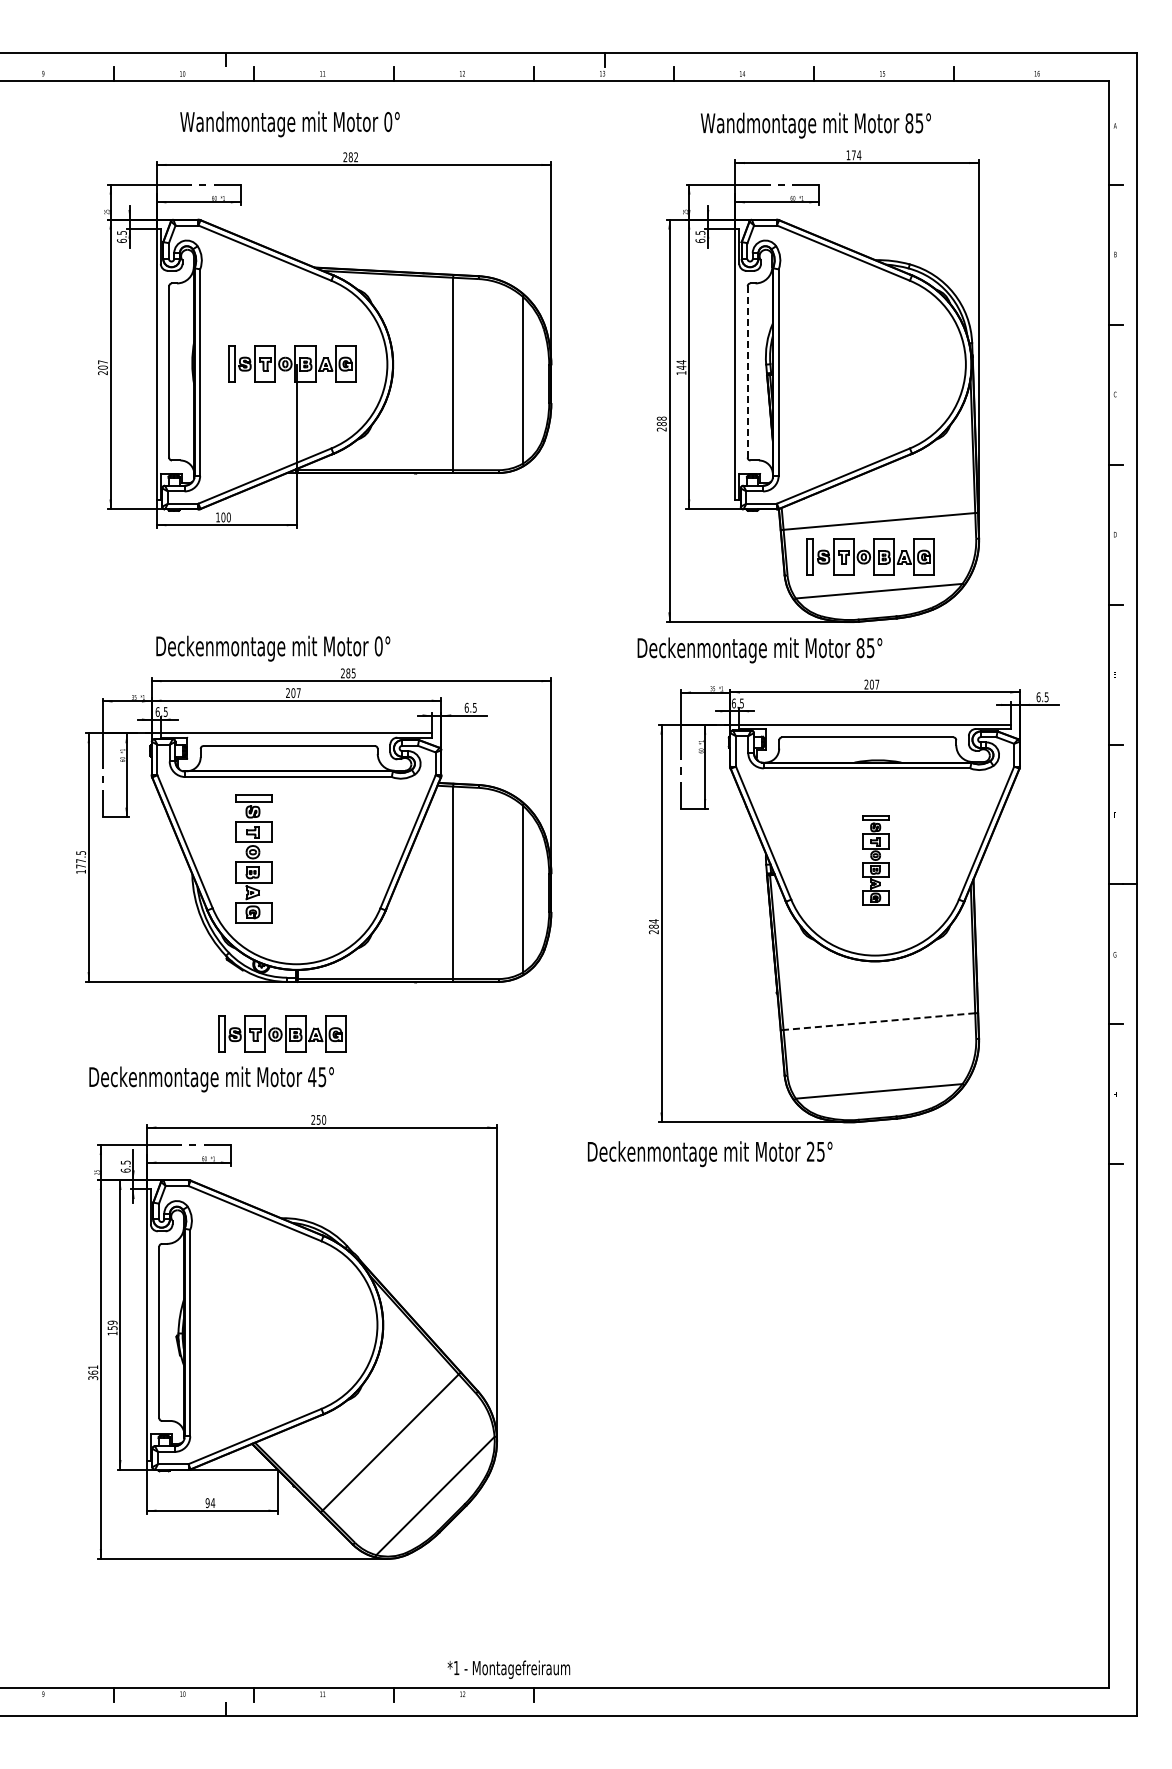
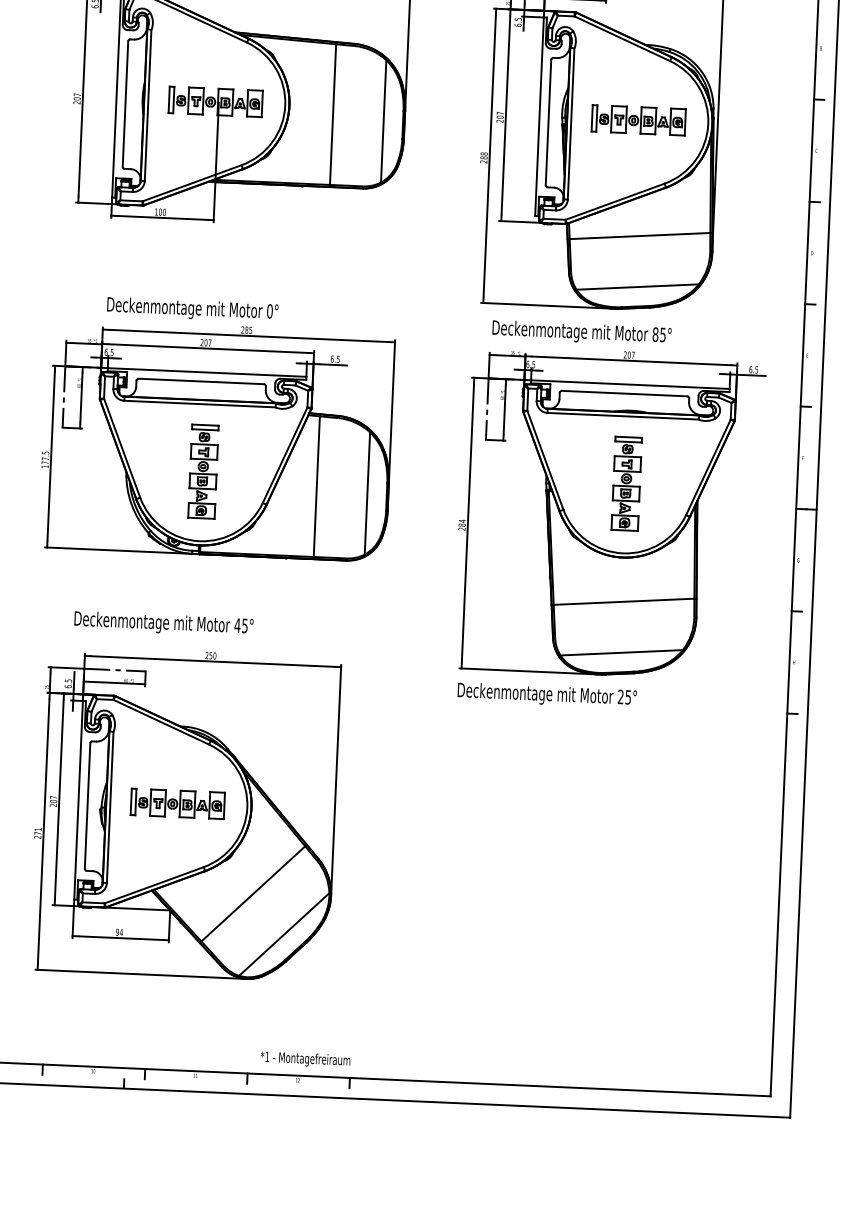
text: (681, 367) -> (500, 117), 144 -> 207
line: (747, 371) -> (548, 122), dashed -> solid
part: (870, 556) -> (638, 120), moved
text: (759, 650) -> (581, 333), moved
part: (253, 858) -> (203, 471), moved
part: (875, 860) -> (626, 483), size x1.43
line: (878, 1021) -> (623, 601), dashed -> solid
part: (282, 1033) -> (177, 803), moved
text: (211, 1079) -> (163, 624), moved
text: (709, 1154) -> (546, 695), moved
text: (112, 1327) -> (53, 800), 159 -> 207
text: (93, 1375) -> (38, 835), 361 -> 271
text: (508, 1669) -> (305, 1059), moved

